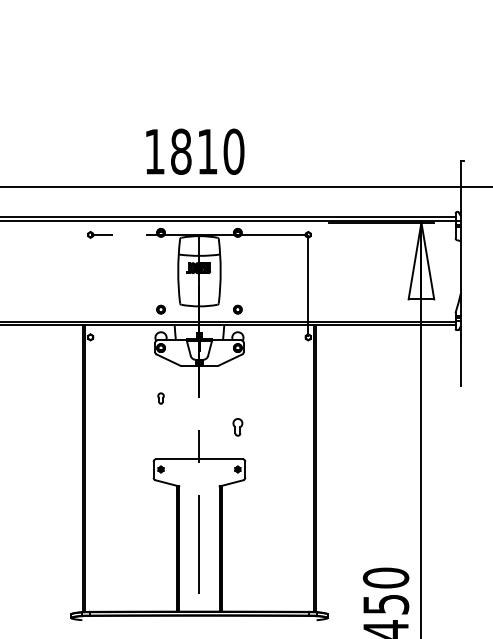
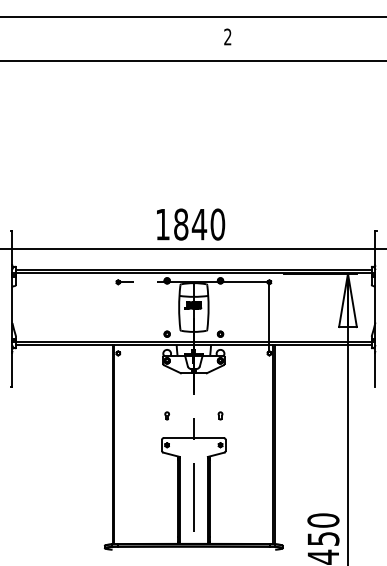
text: (207, 151) -> (199, 224), 1810 -> 1840
part: (160, 397) -> (166, 415), moved
part: (237, 426) -> (220, 415), size x0.62

